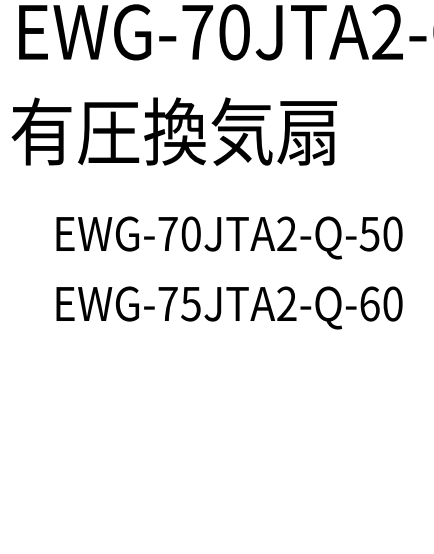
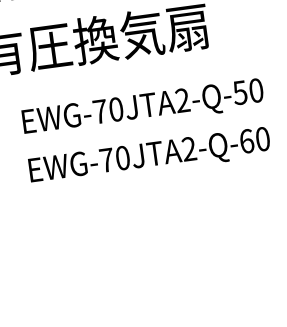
text: (190, 303) -> (122, 157), EWG-75JTA2-Q-60 -> EWG-70JTA2-Q-60

